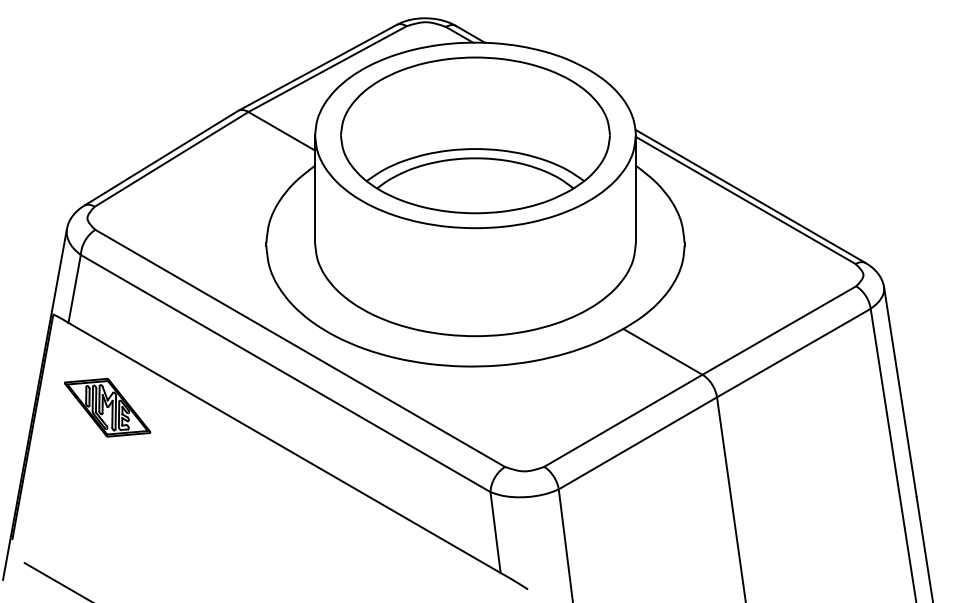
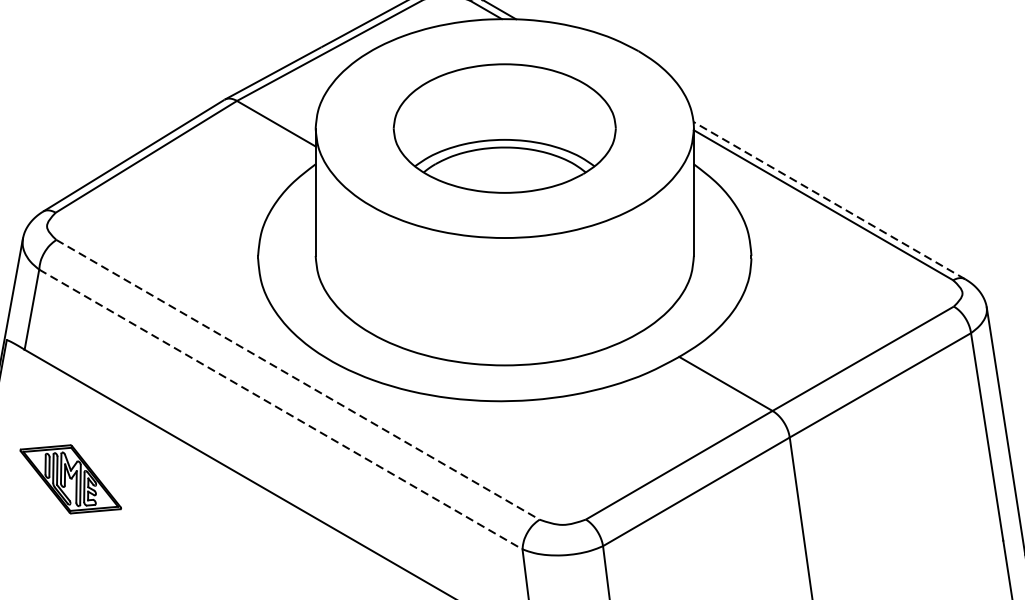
part: (475, 135) -> (504, 128), size x0.7
line: (750, 196) -> (829, 200), solid -> dashed
line: (300, 348) -> (298, 379), solid -> dashed
line: (285, 373) -> (280, 409), solid -> dashed
part: (107, 407) -> (70, 479), moved

